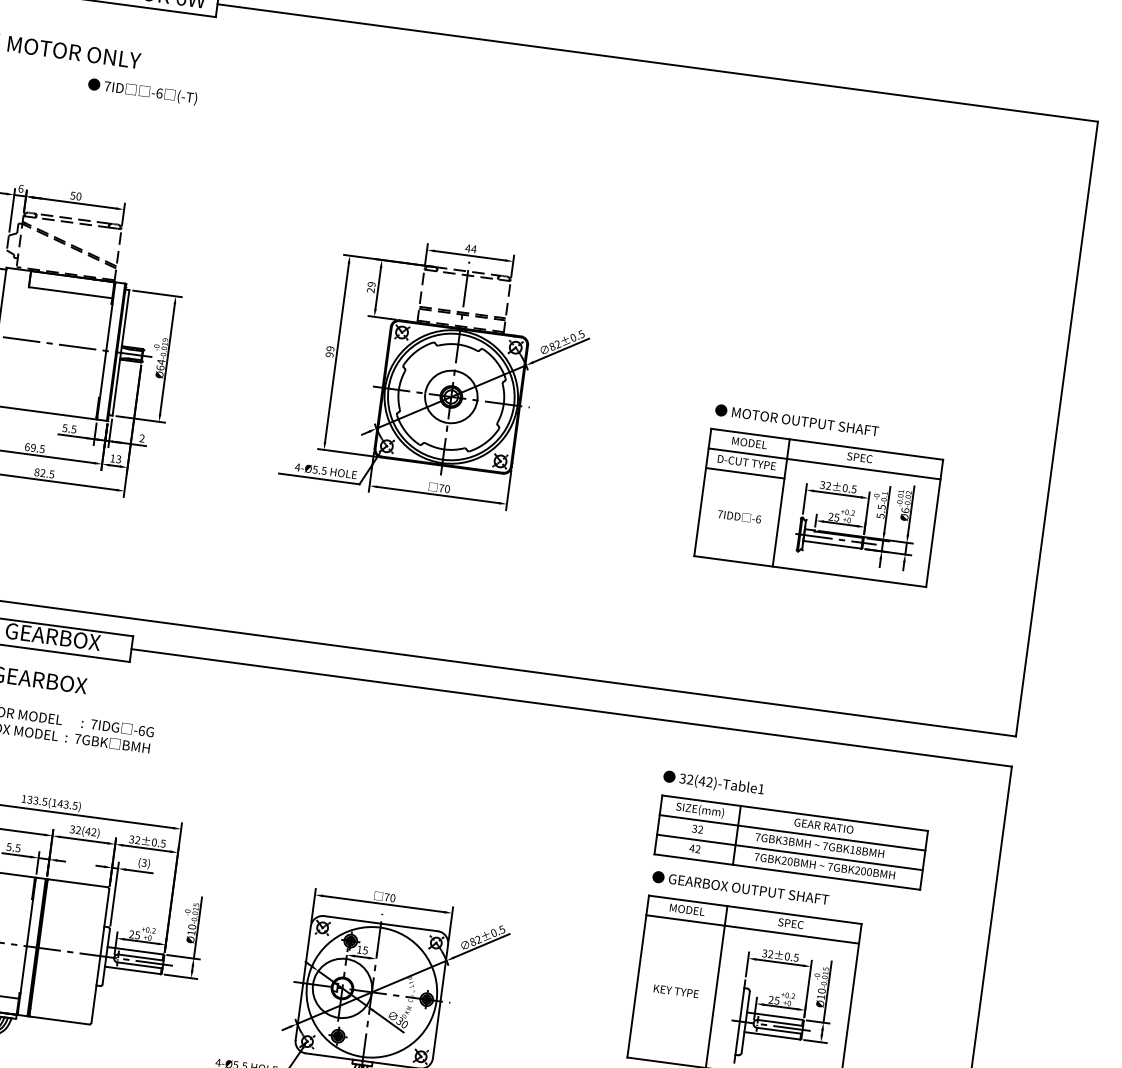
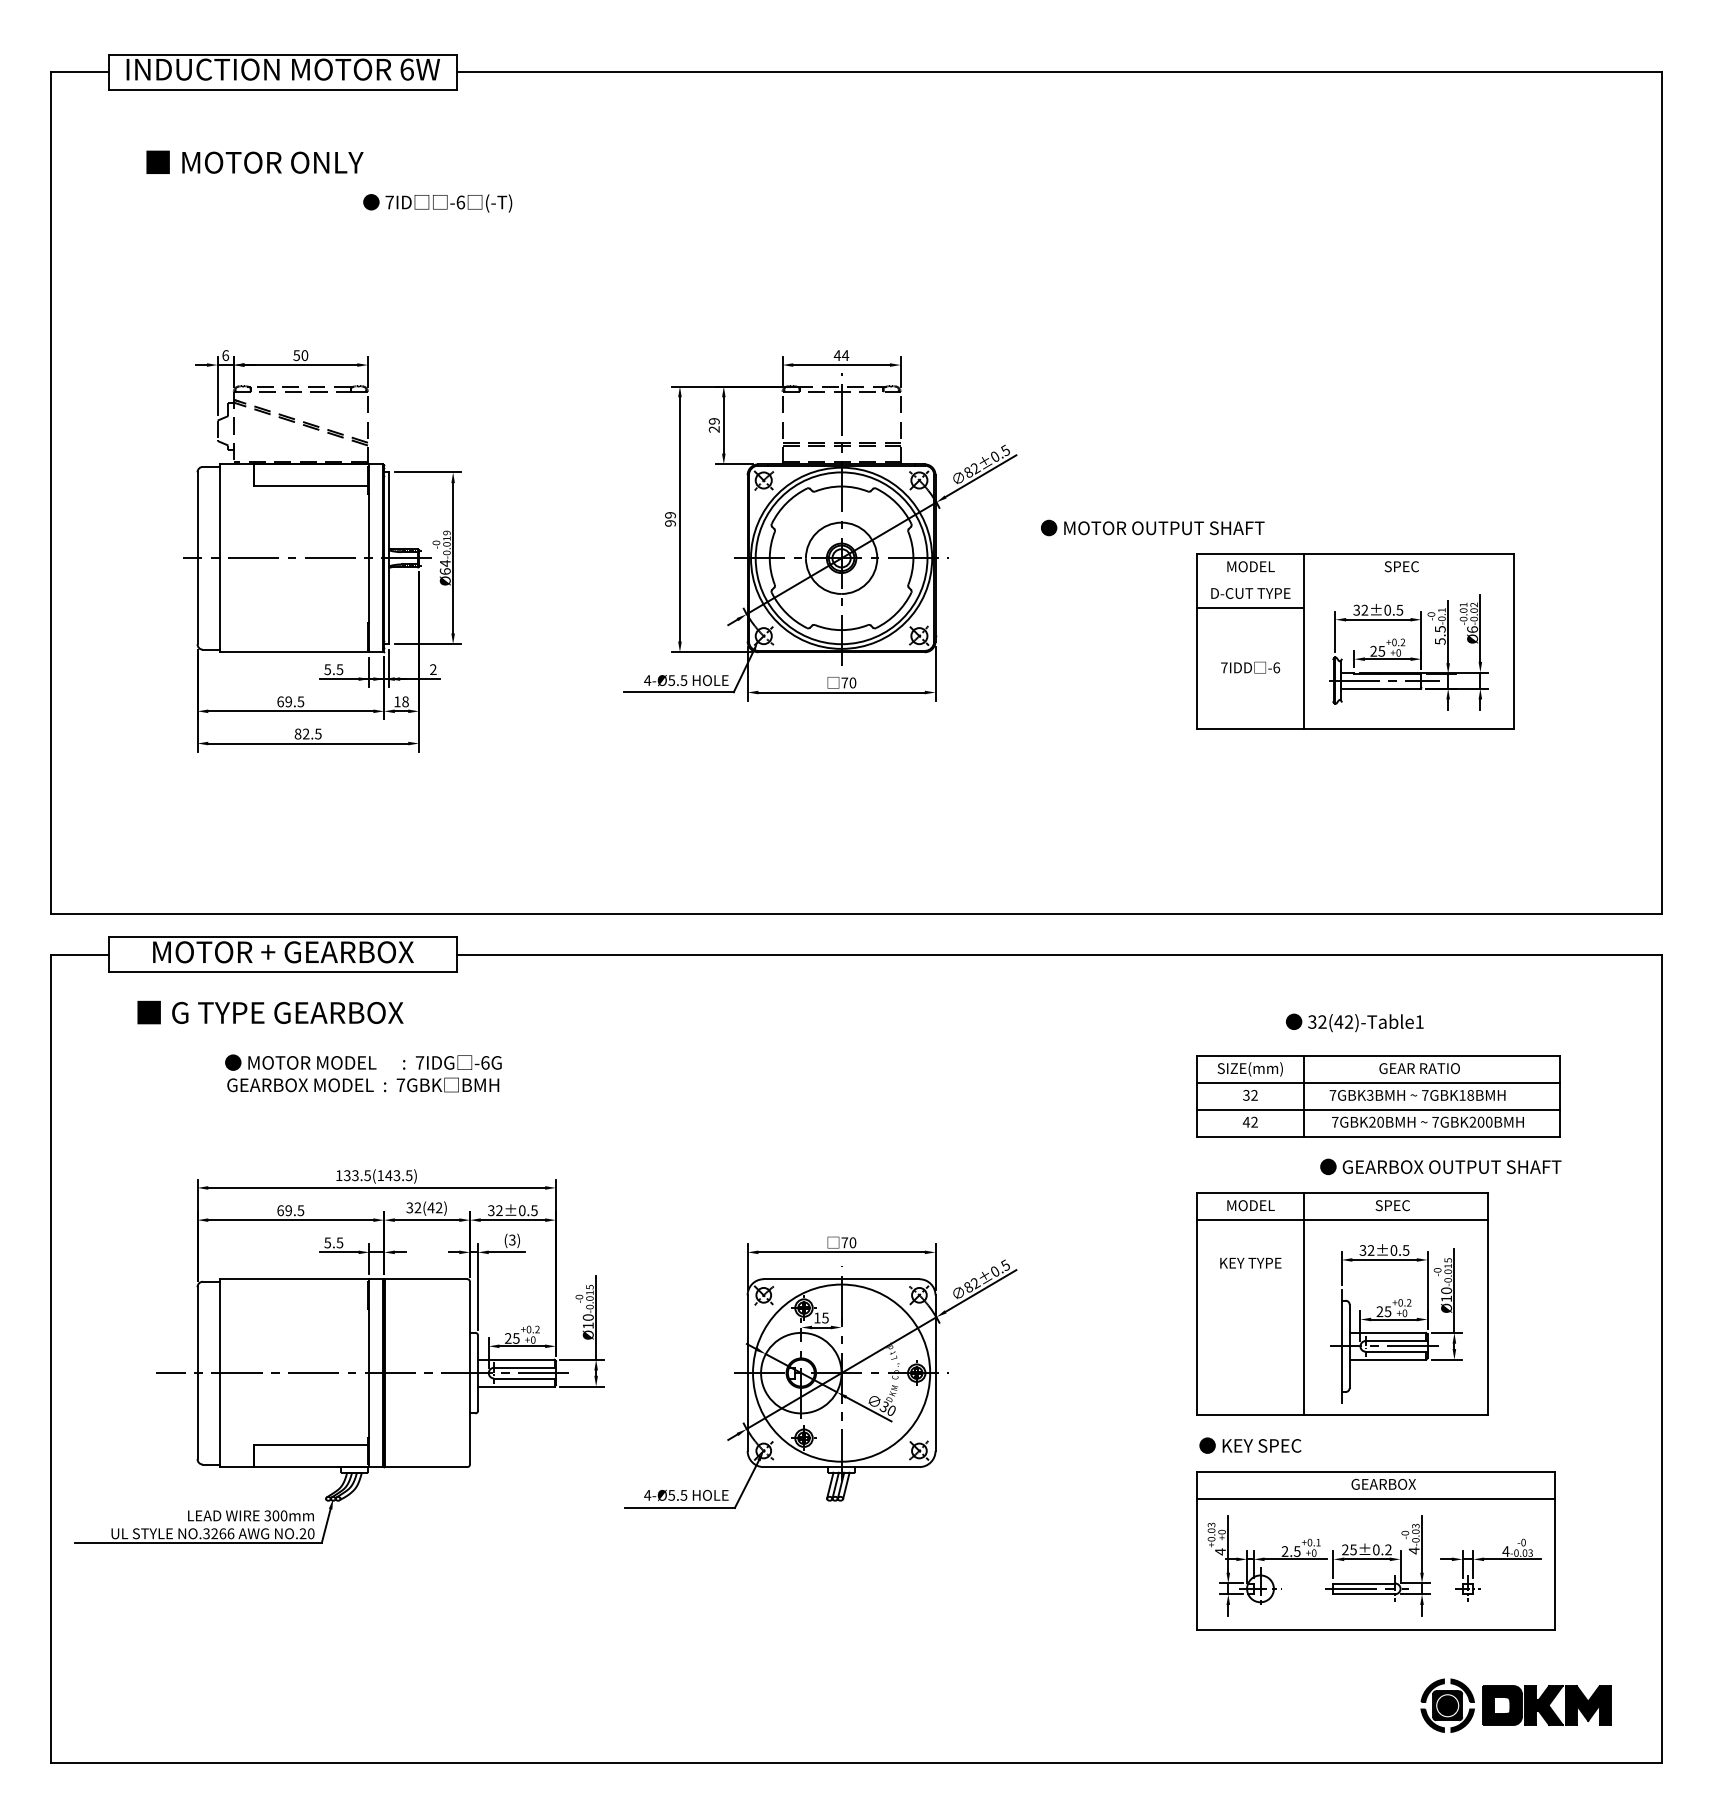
text: (142, 91) -> (437, 203), moved
text: (796, 420) -> (1152, 527), moved
text: (118, 459) -> (405, 701), 13 -> 18
line: (824, 464) -> (1355, 581), removed
text: (713, 783) -> (1354, 1022), moved
text: (740, 887) -> (1440, 1166), moved
text: (676, 990) -> (1250, 1262), moved

